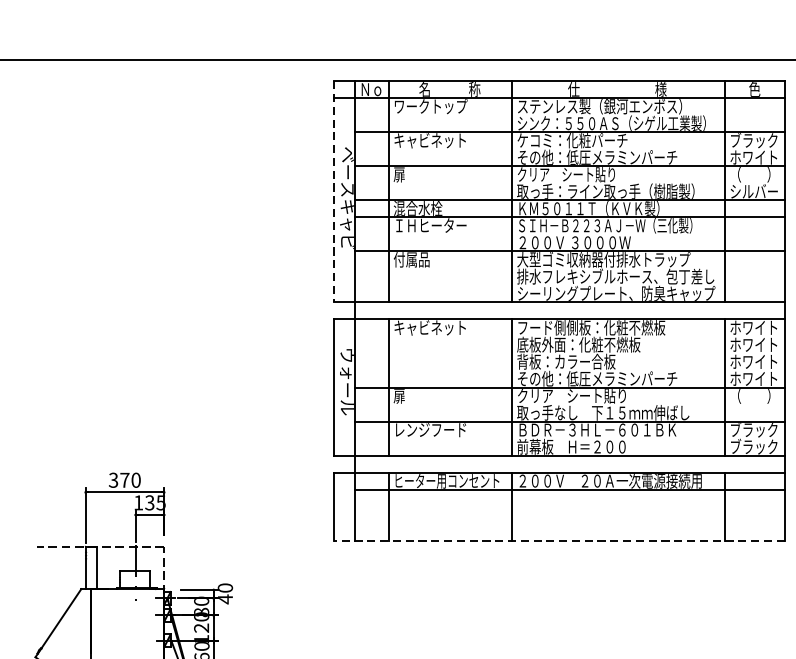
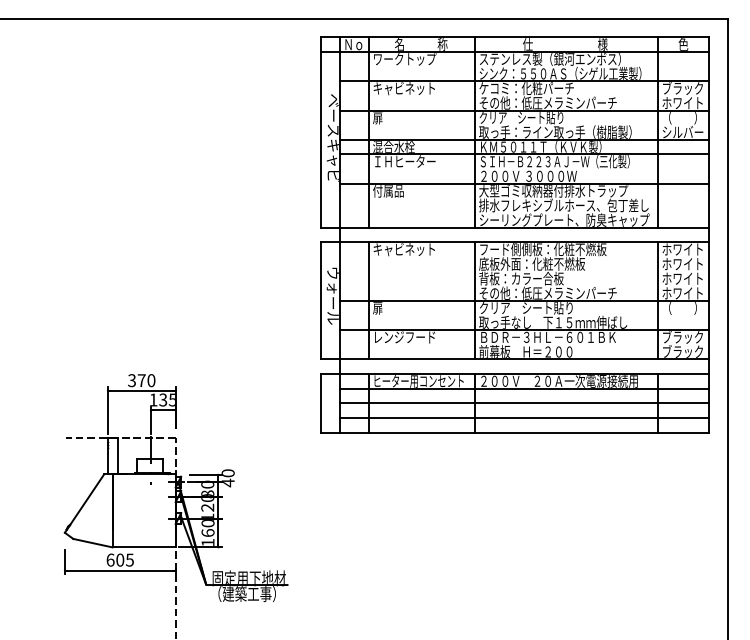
line: (333, 192) -> (321, 133), dashed -> solid
line: (569, 506) -> (524, 403), added
line: (569, 523) -> (524, 417), added
line: (559, 540) -> (515, 432), dashed -> solid

